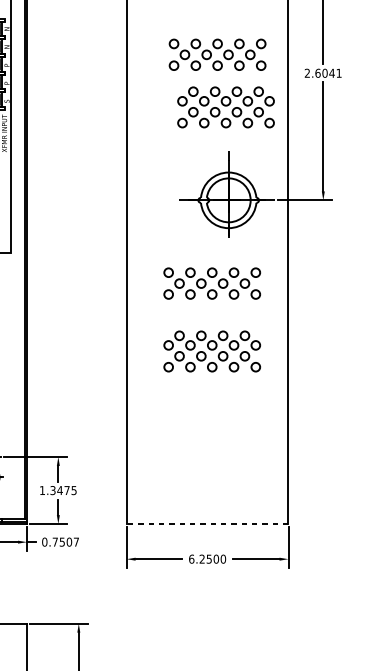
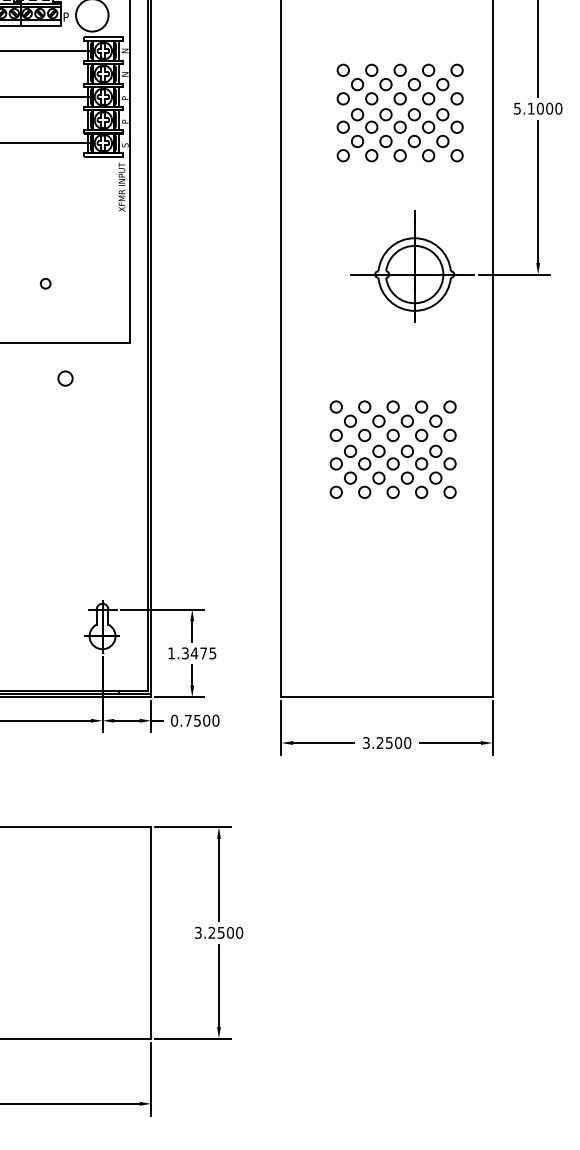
text: (323, 73) -> (538, 108), 2.6041 -> 5.1000
part: (225, 107) -> (399, 135), moved
part: (211, 277) -> (392, 413), moved
line: (207, 524) -> (387, 697), dashed -> solid
text: (76, 541) -> (215, 720), 0.7507 -> 0.7500
text: (191, 558) -> (365, 742), 6.2500 -> 3.2500

